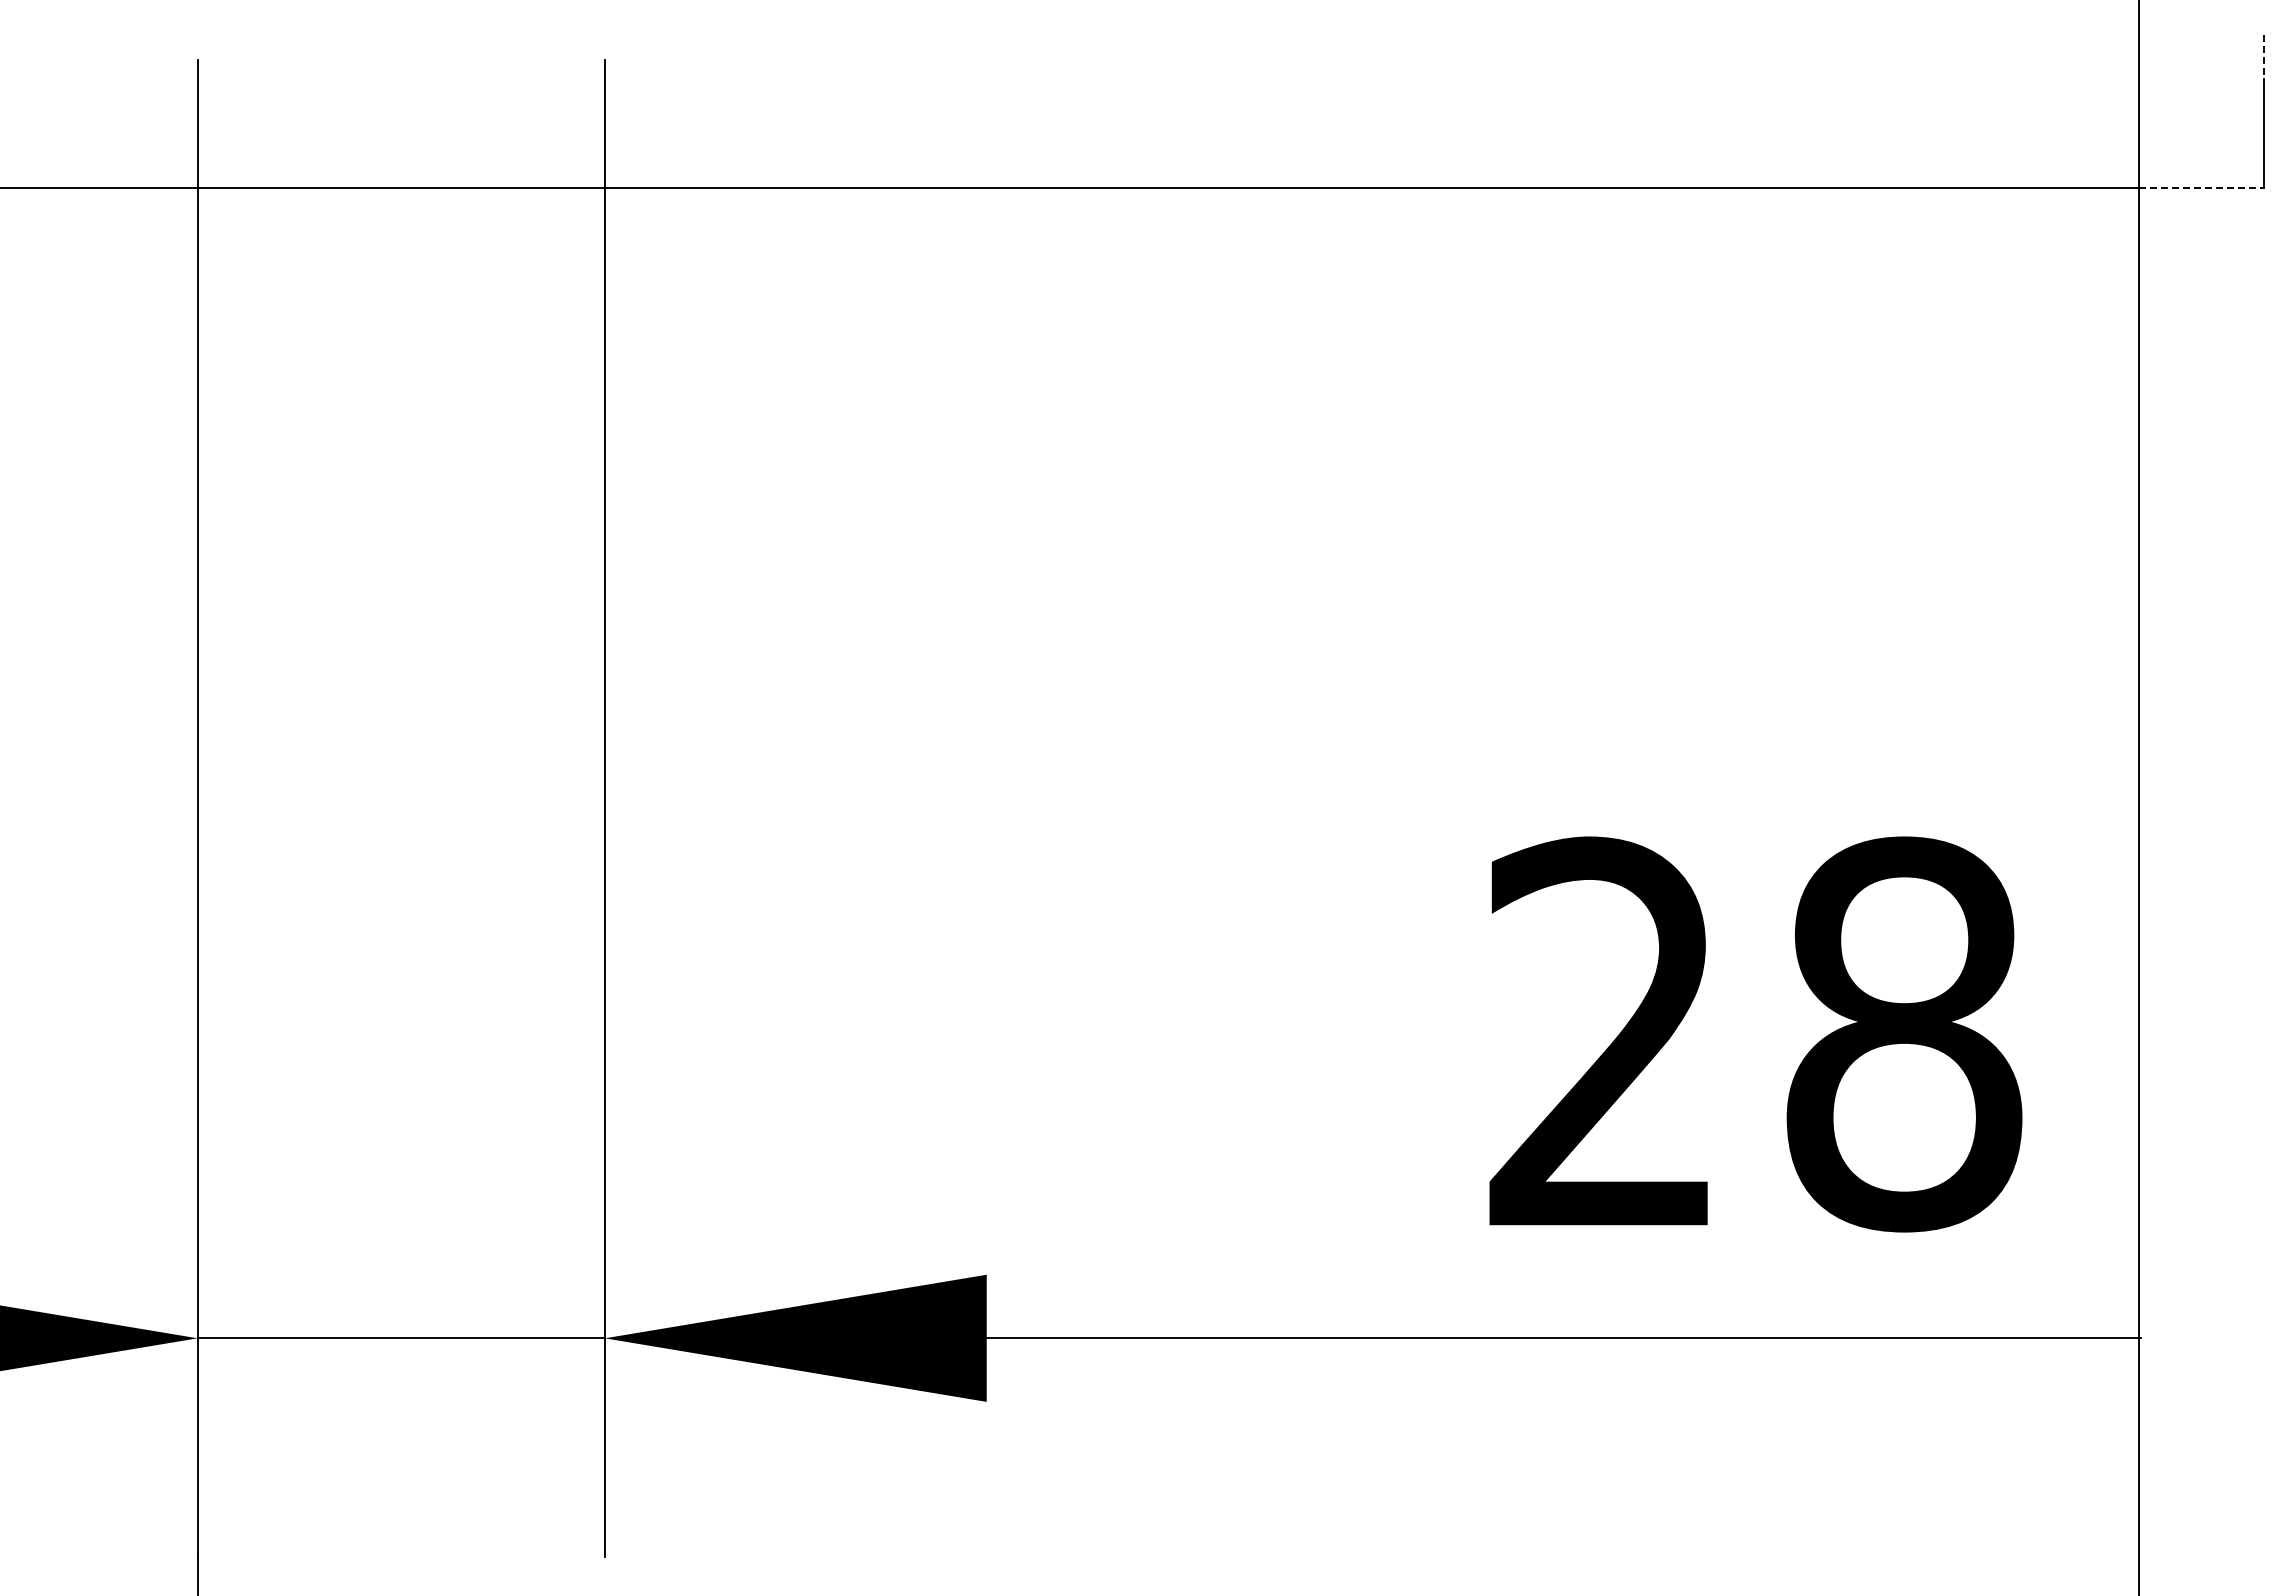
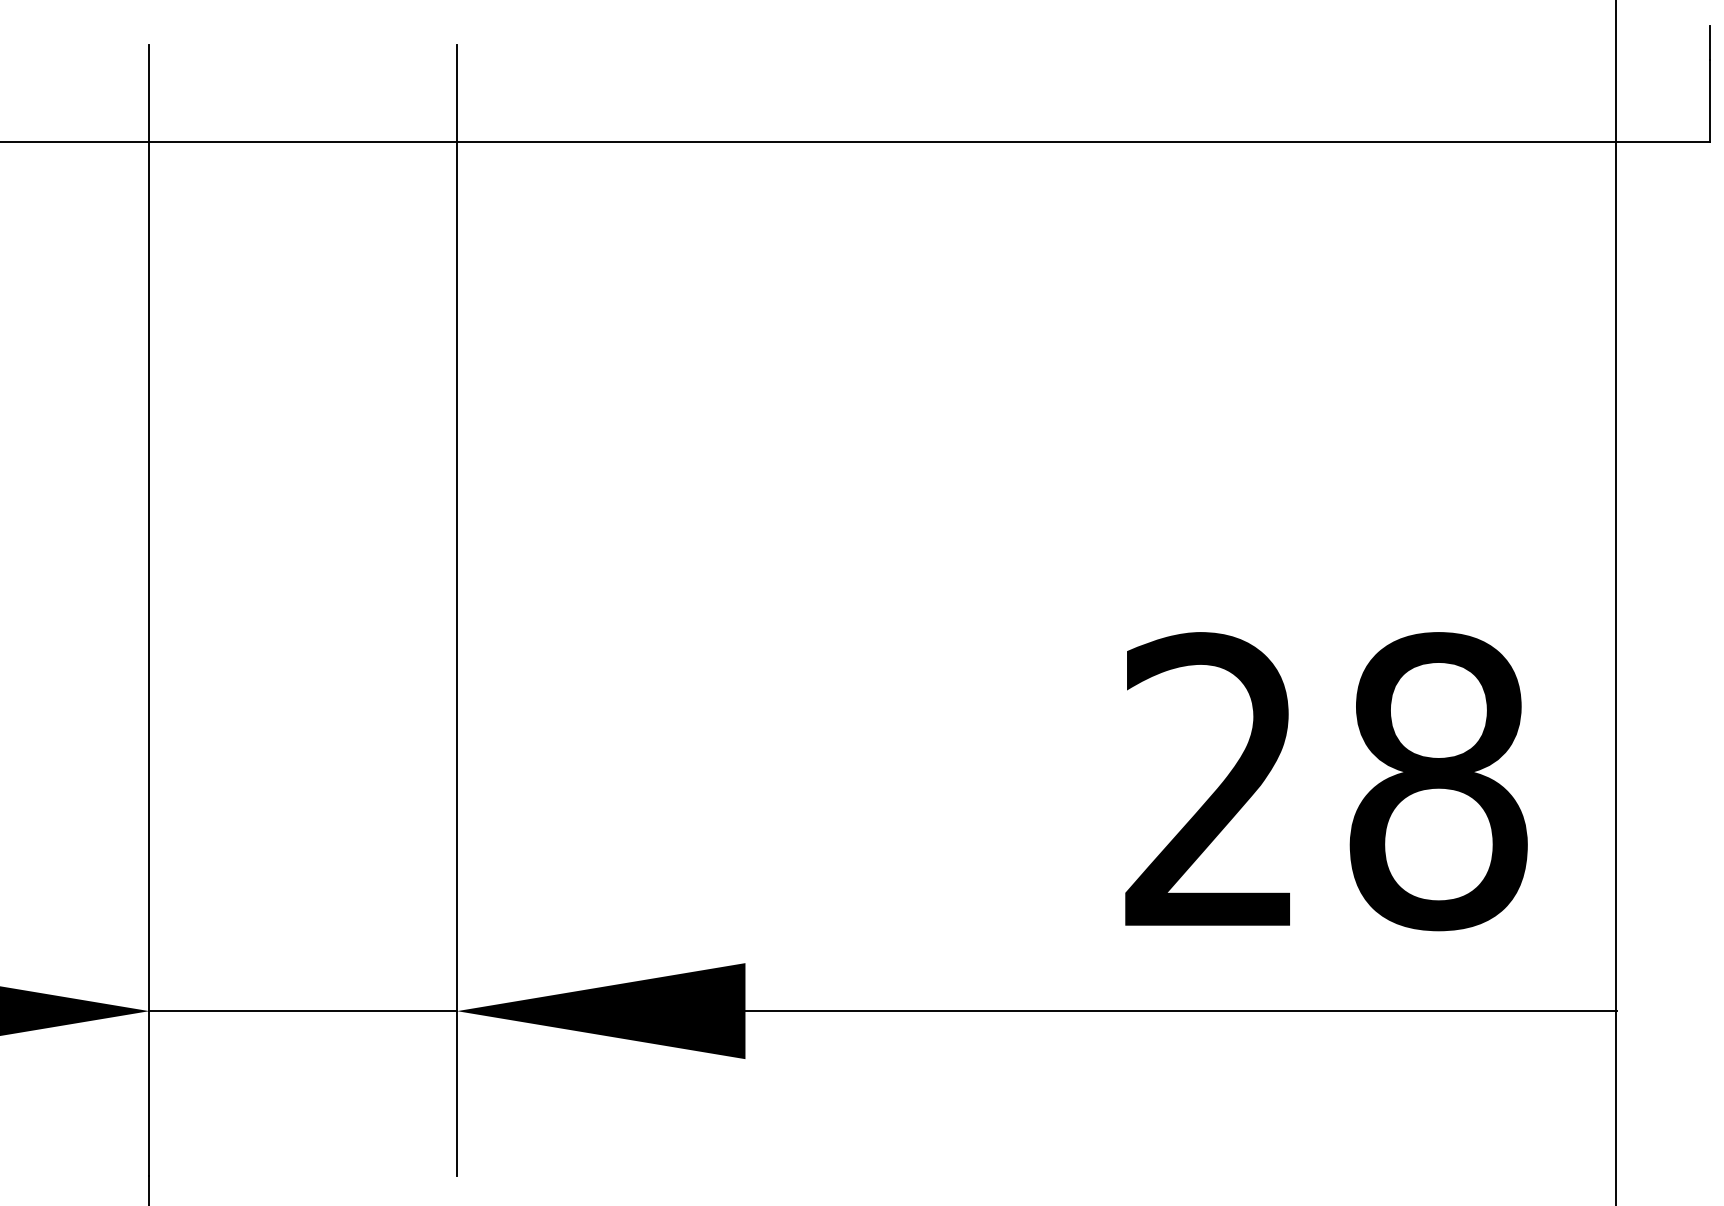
line: (2263, 57) -> (1709, 43), dashed -> solid
line: (2201, 188) -> (1663, 142), dashed -> solid

